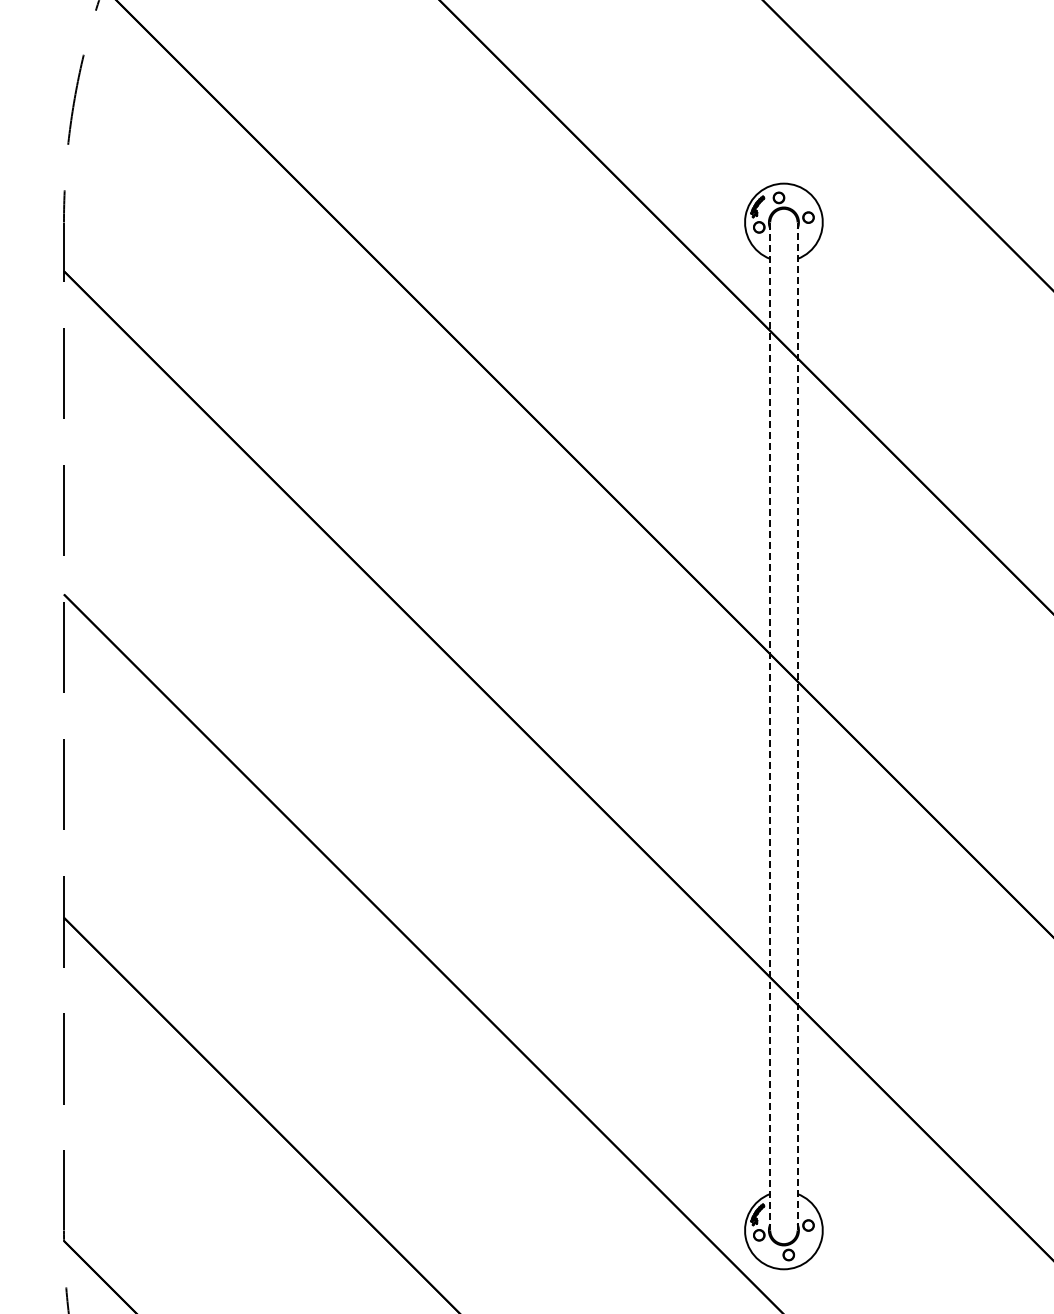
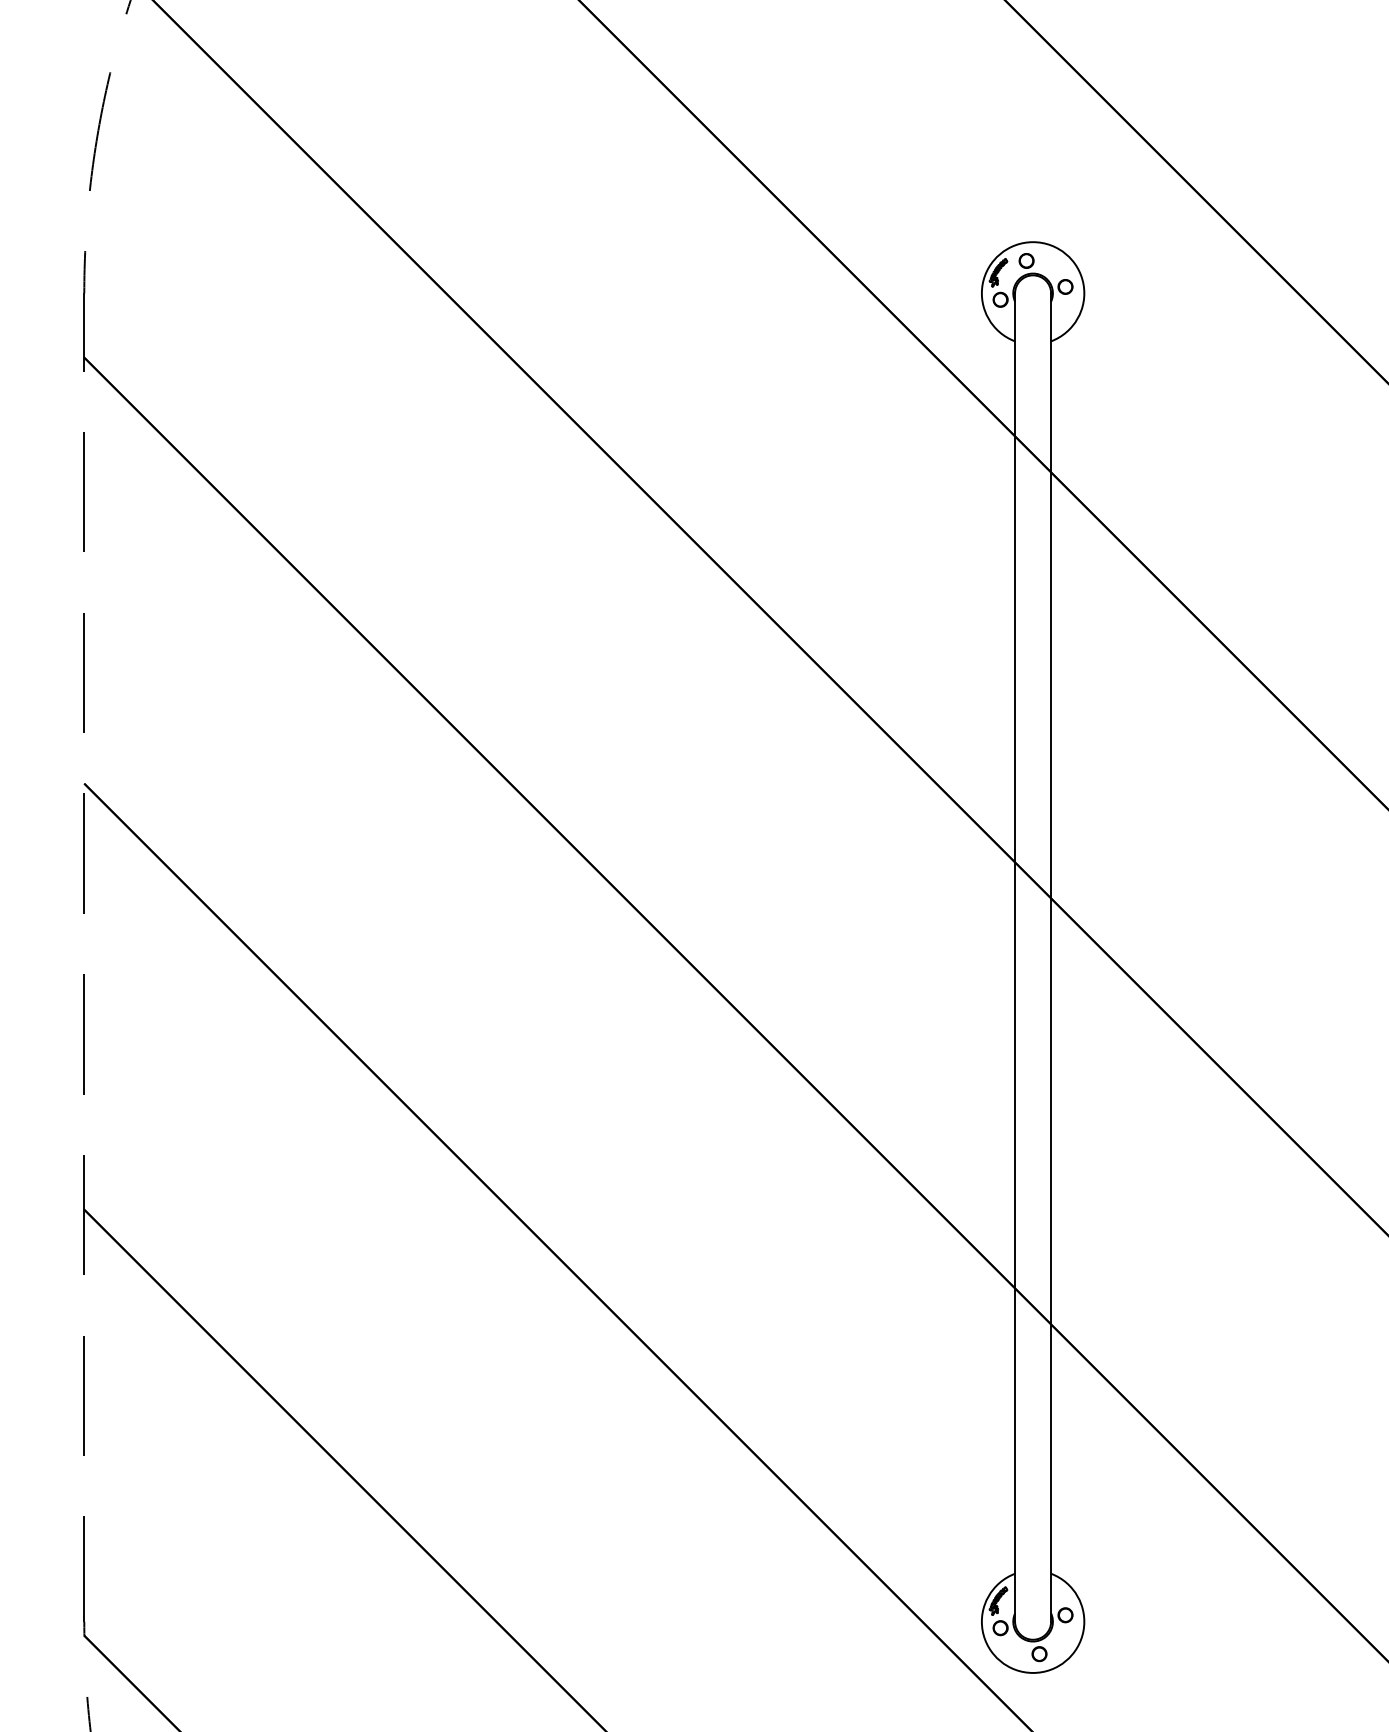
line: (770, 726) -> (1015, 957), dashed -> solid
line: (797, 726) -> (1050, 957), dashed -> solid

